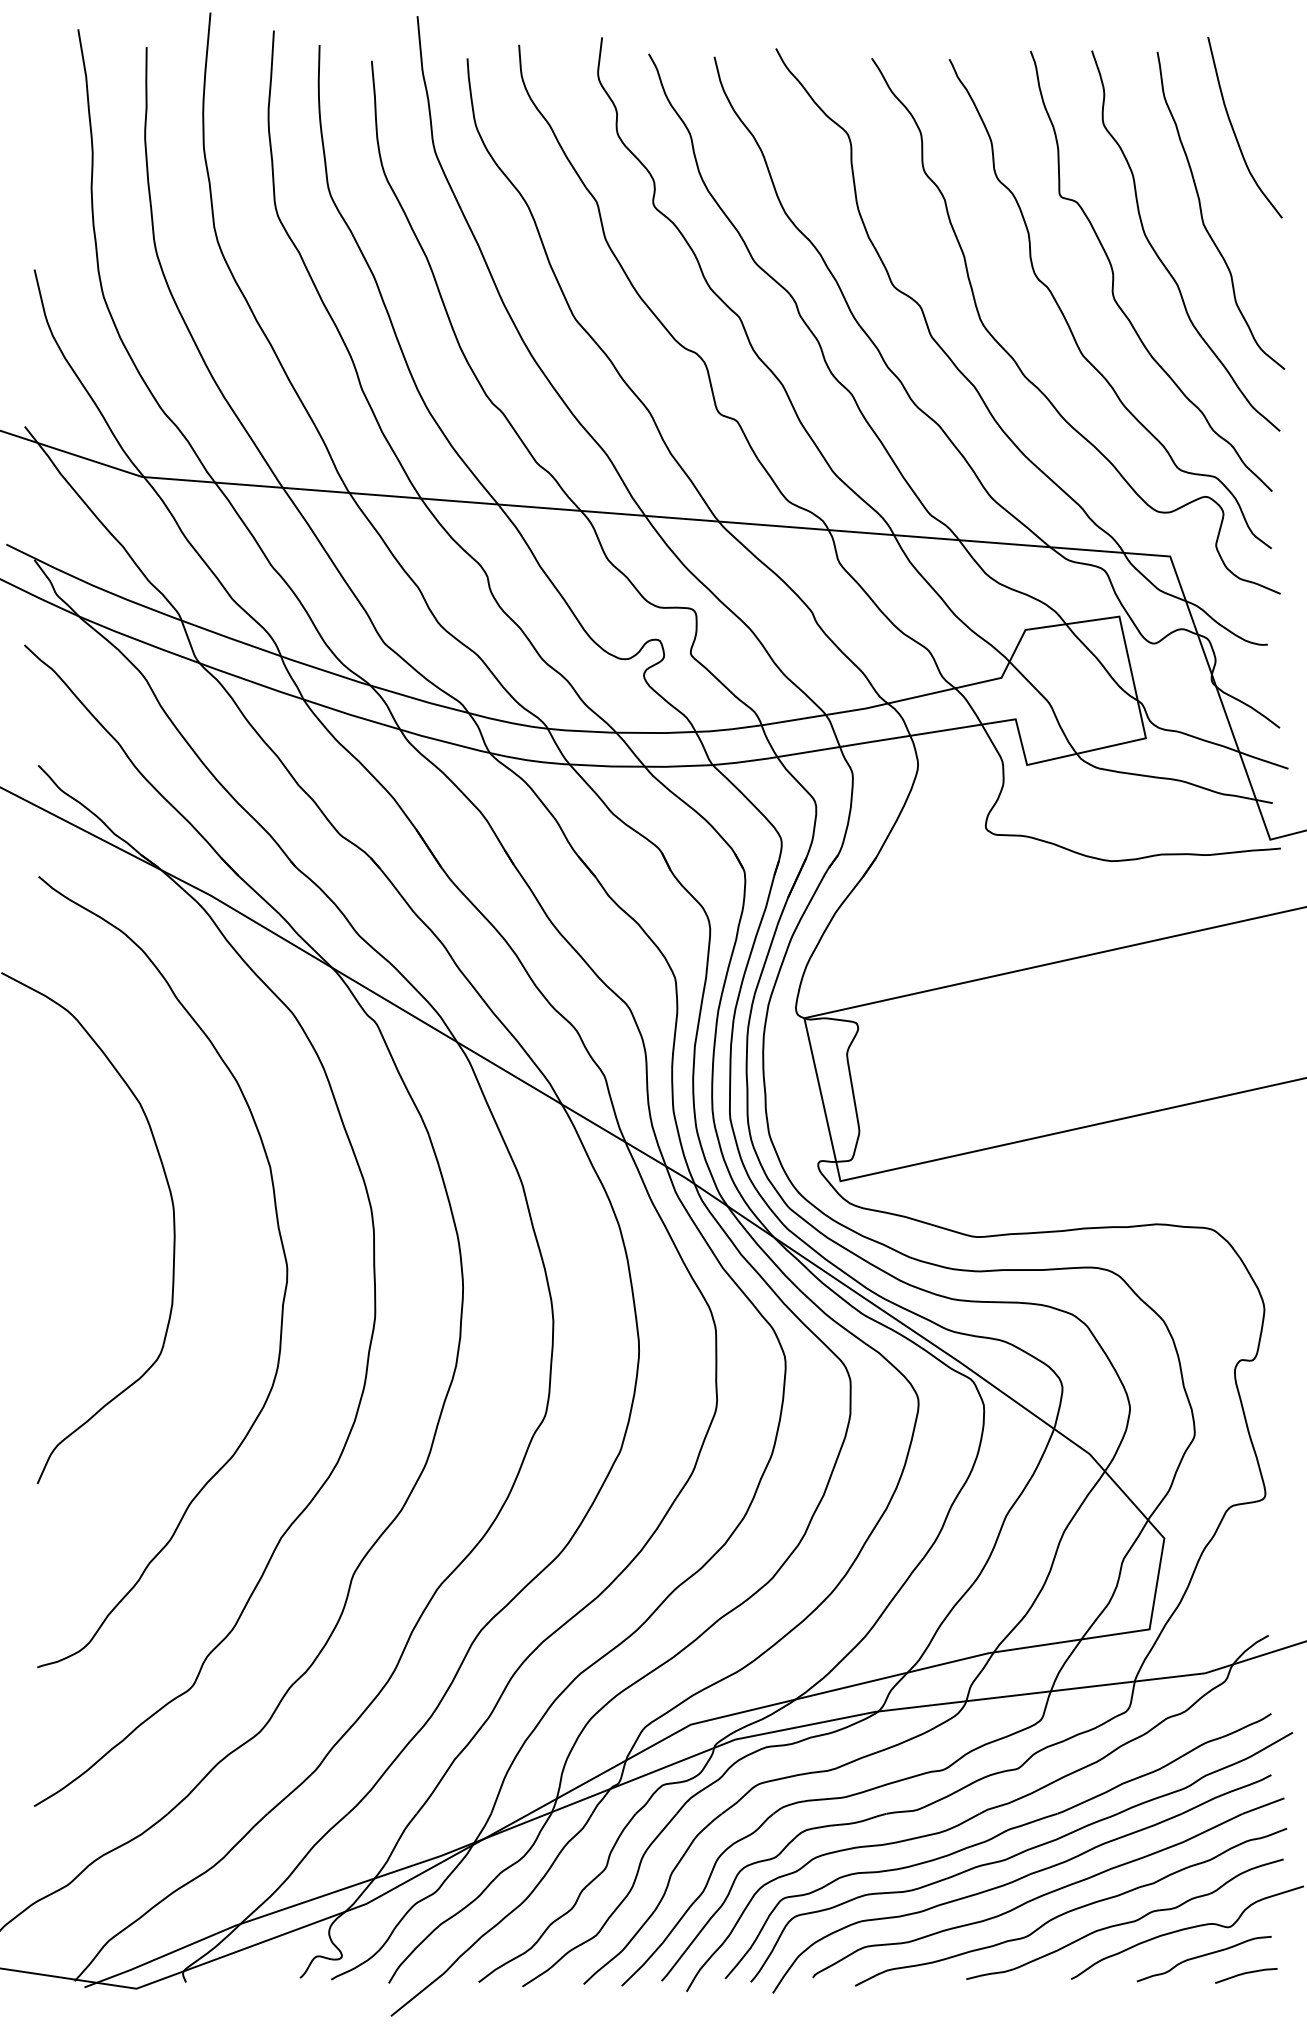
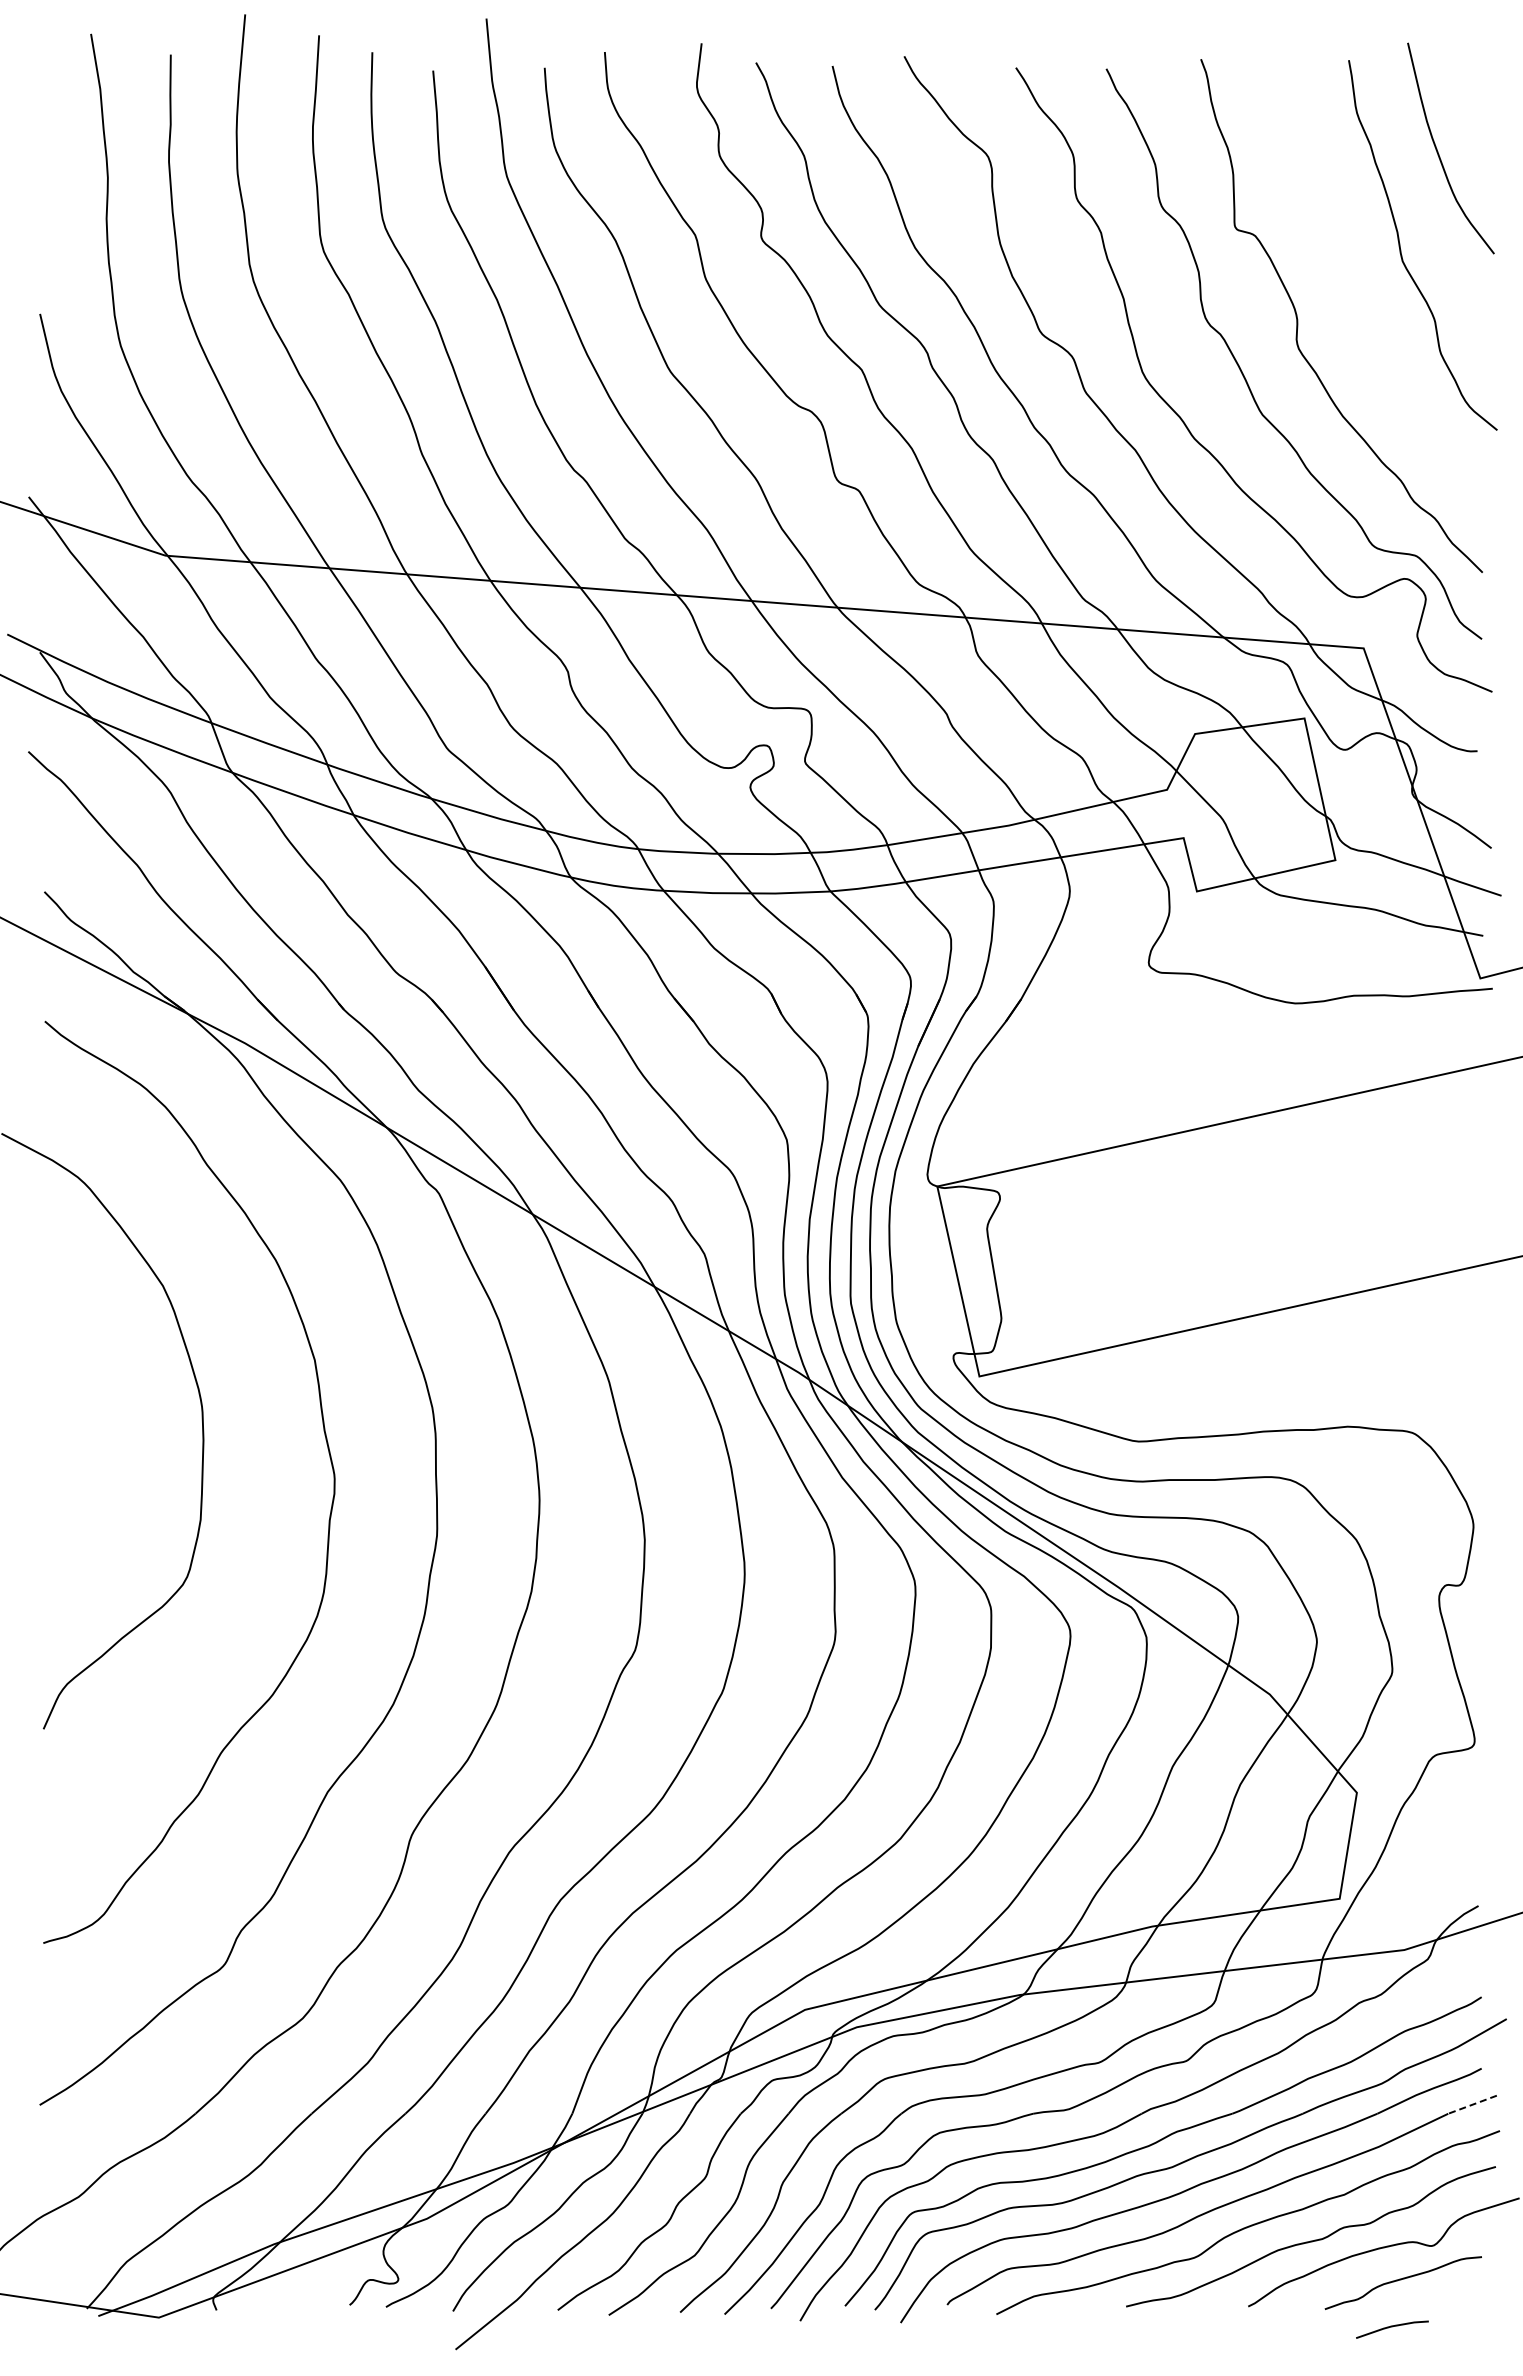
curve: (1159, 257) -> (1351, 299), removed
line: (1263, 1805) -> (1472, 2104), solid -> dashed
line: (1246, 1974) -> (1392, 2327), moved

